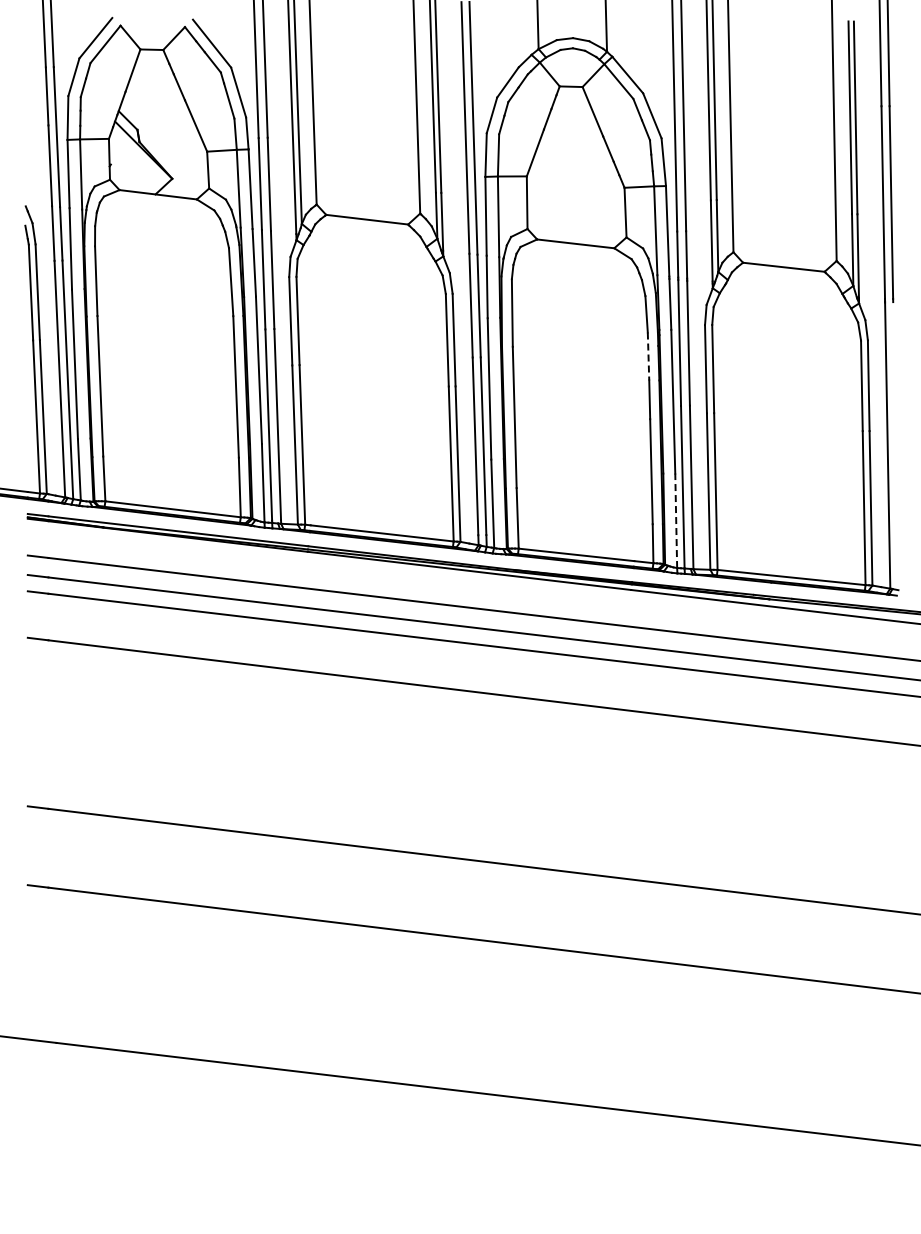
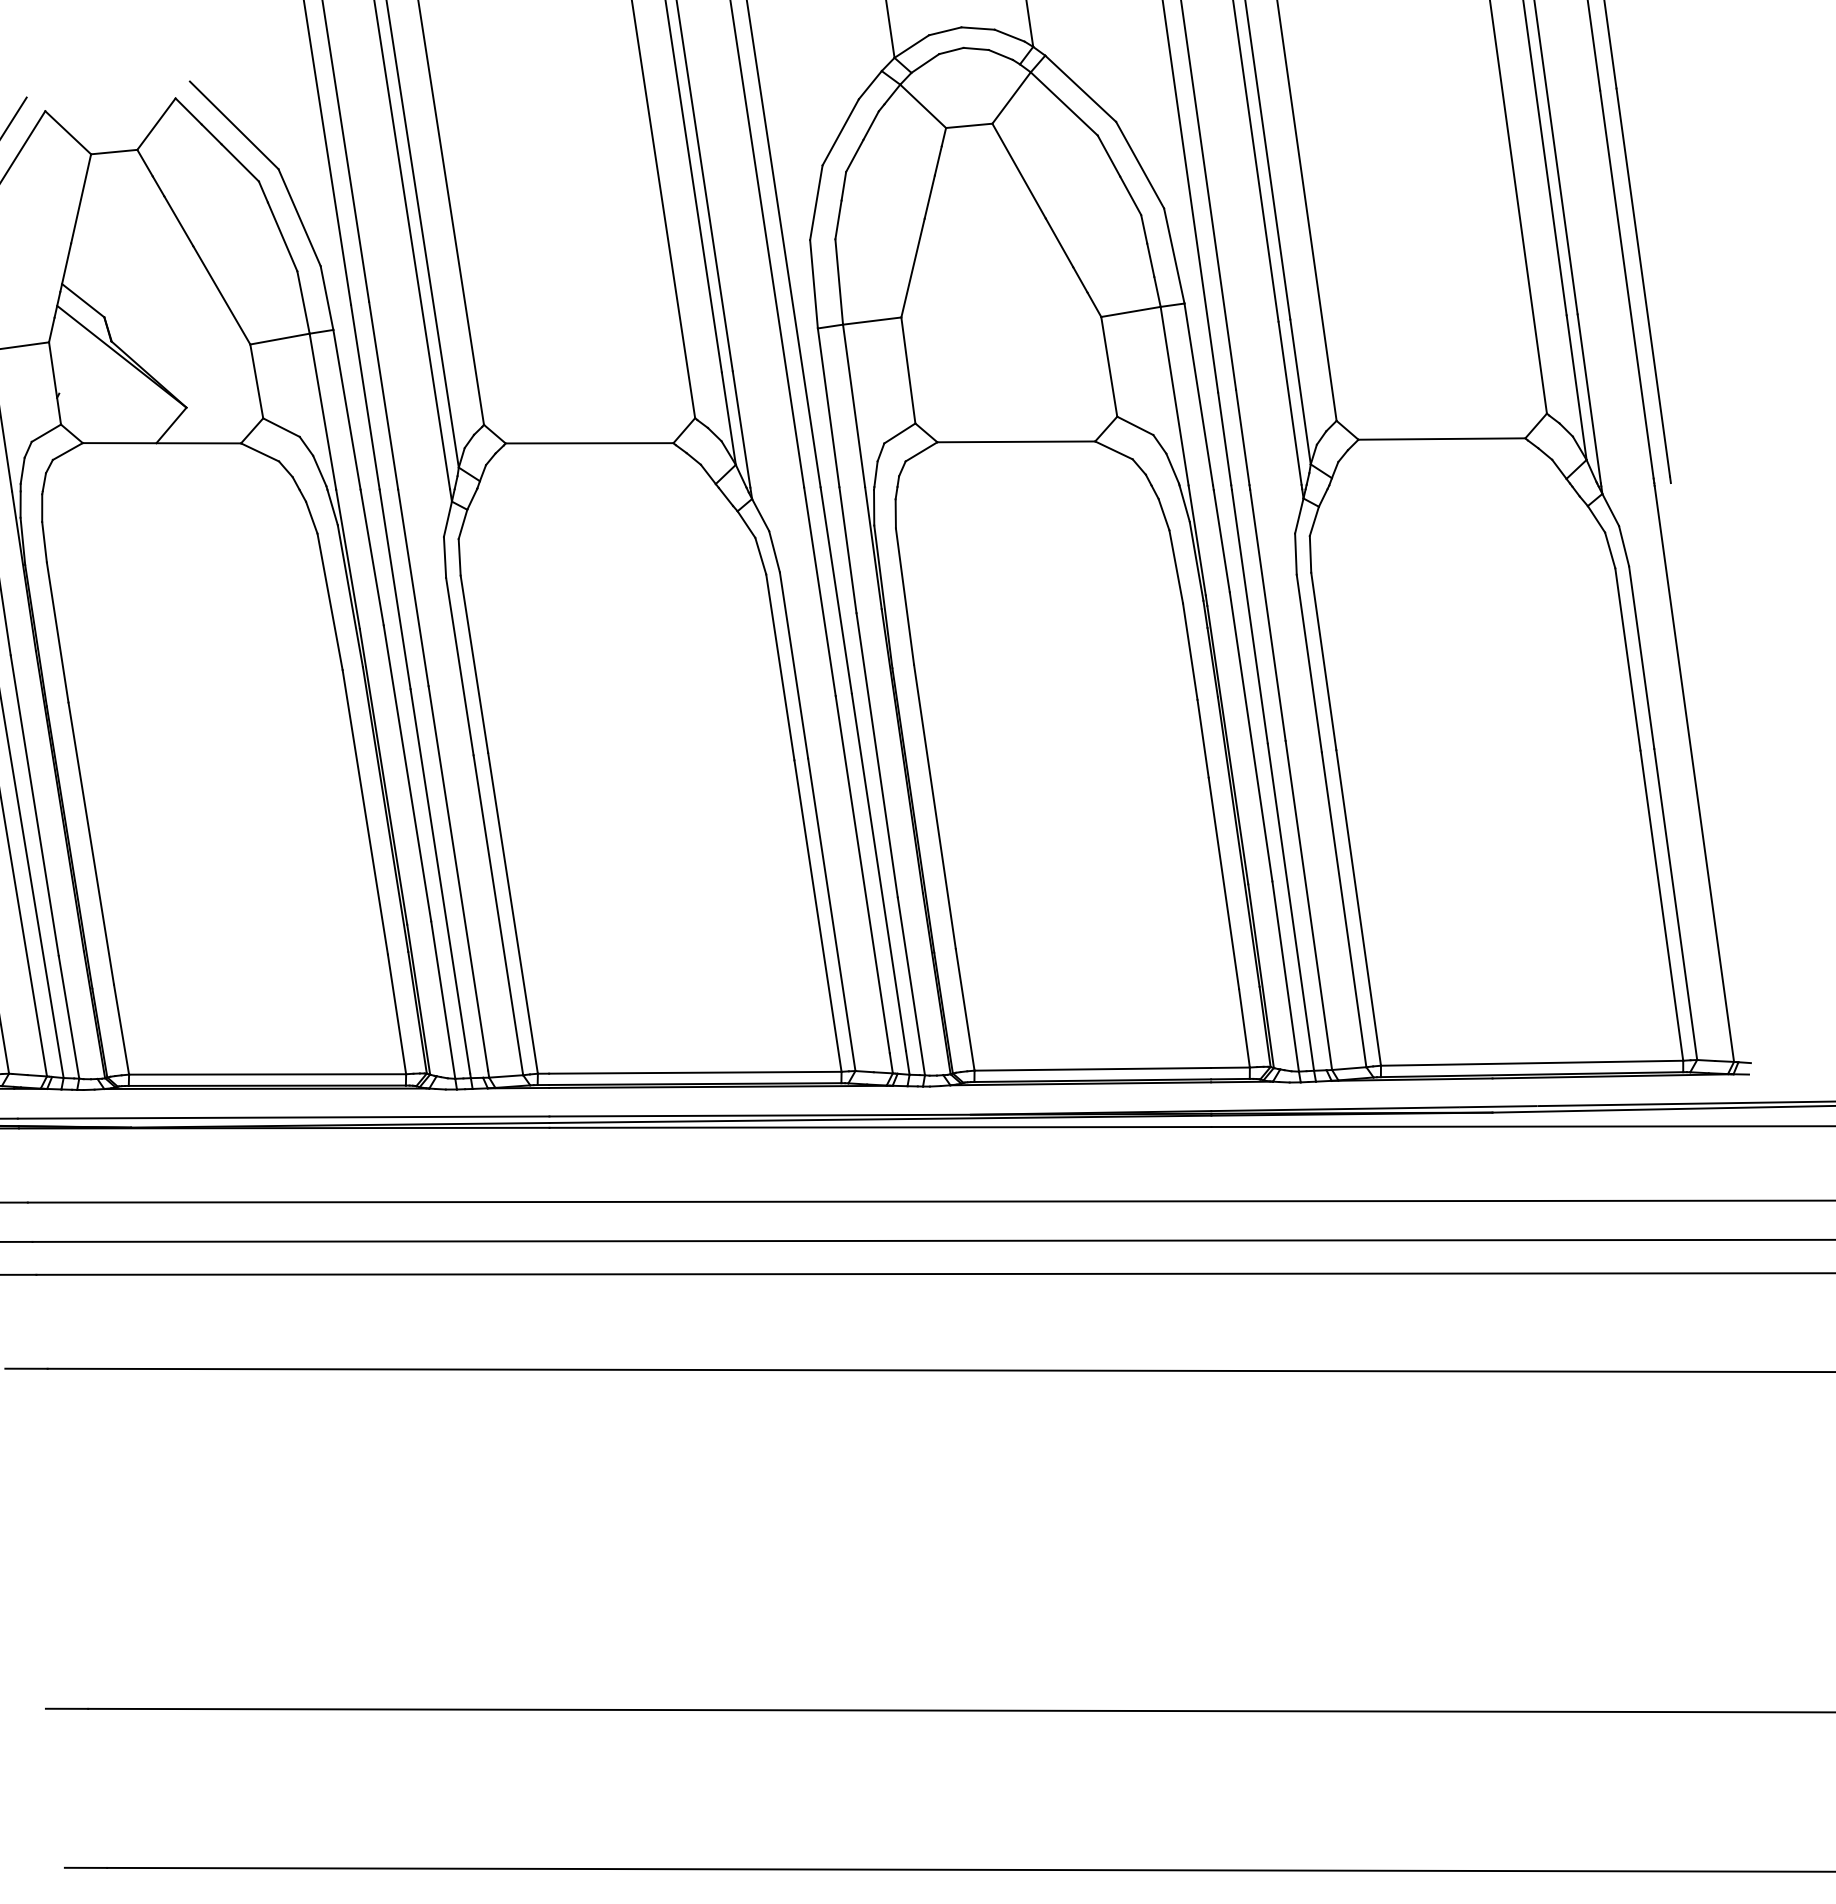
line: (648, 356) -> (1190, 651), dashed -> solid
line: (676, 520) -> (1286, 975), dashed -> solid

